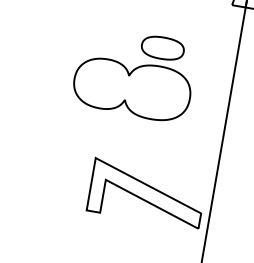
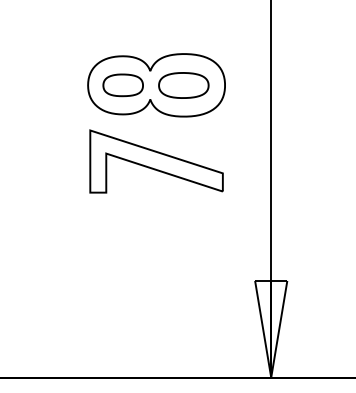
part: (162, 48) -> (183, 85), moved
part: (103, 83) -> (122, 85), added
part: (146, 193) -> (156, 161), moved

